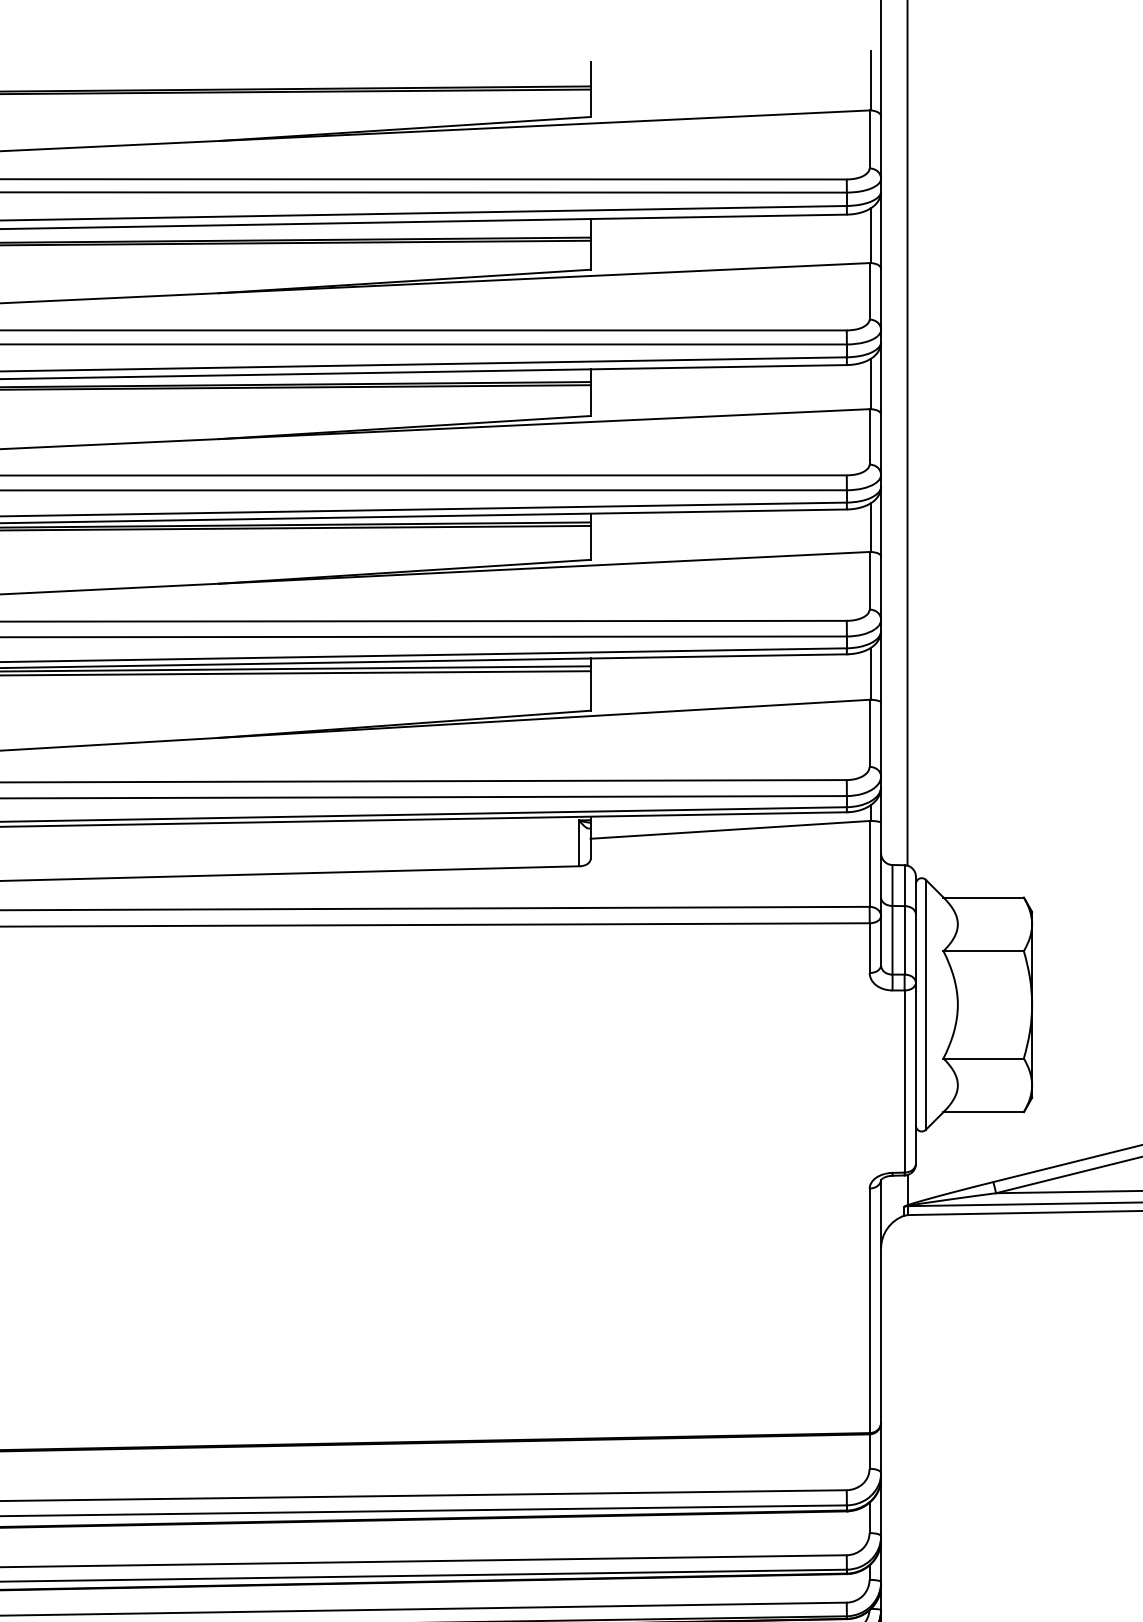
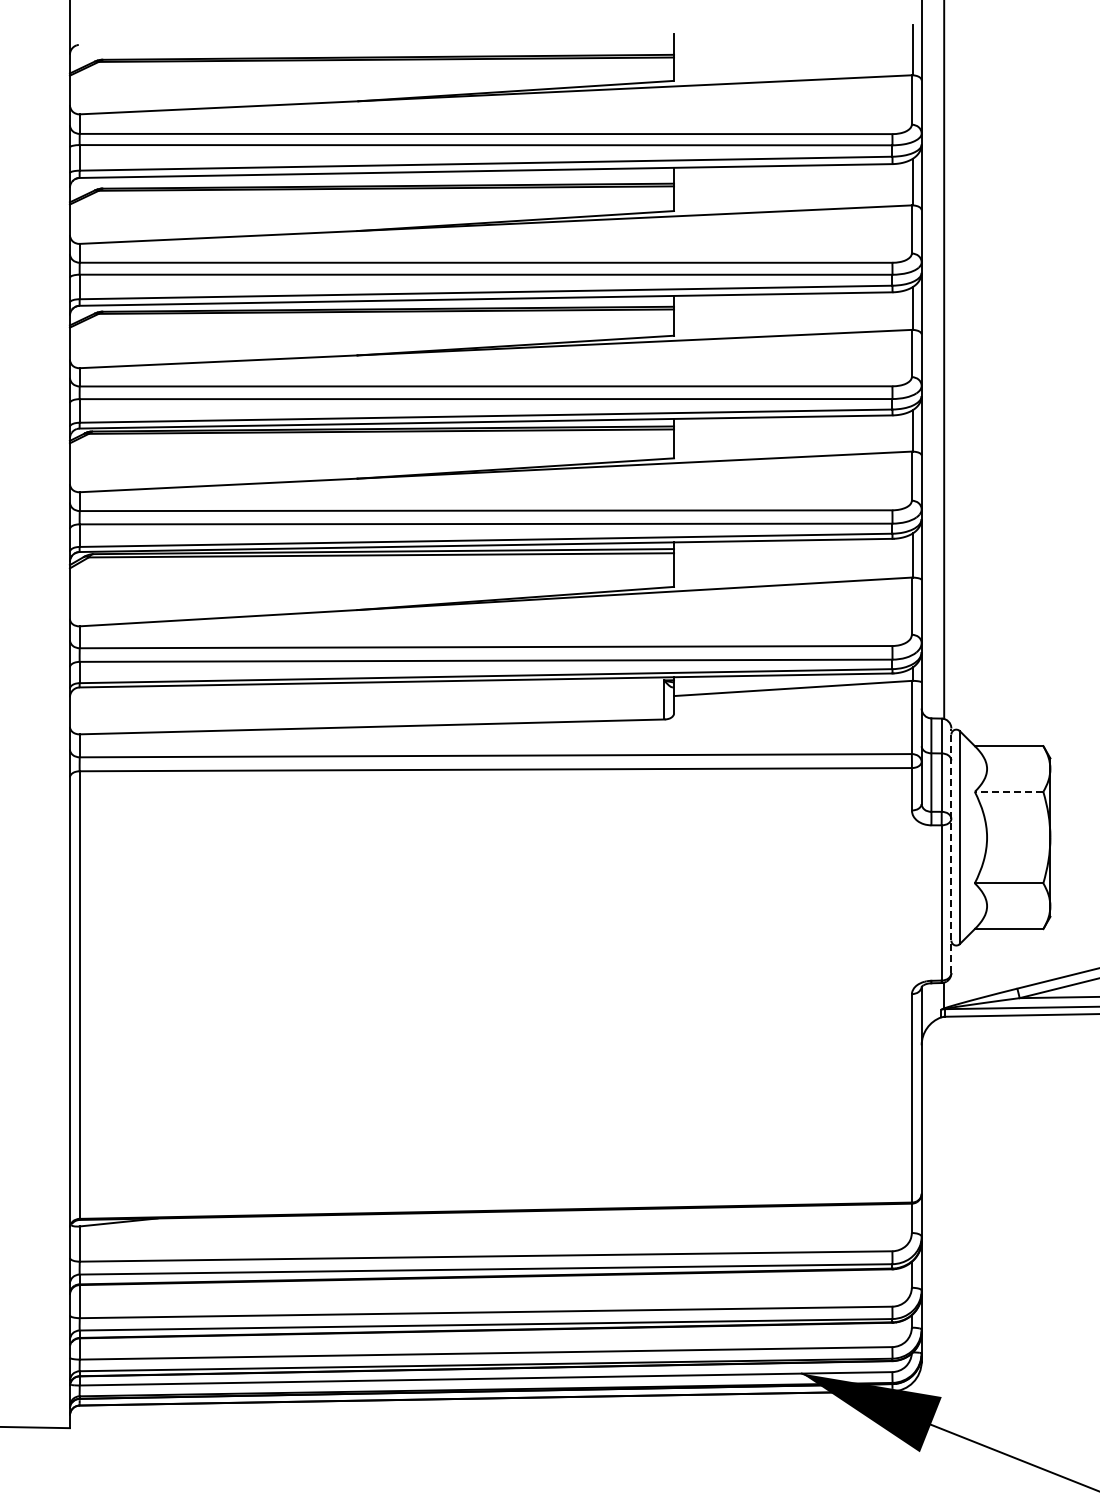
line: (982, 950) -> (1008, 791), solid -> dashed
line: (916, 1019) -> (951, 850), solid -> dashed

